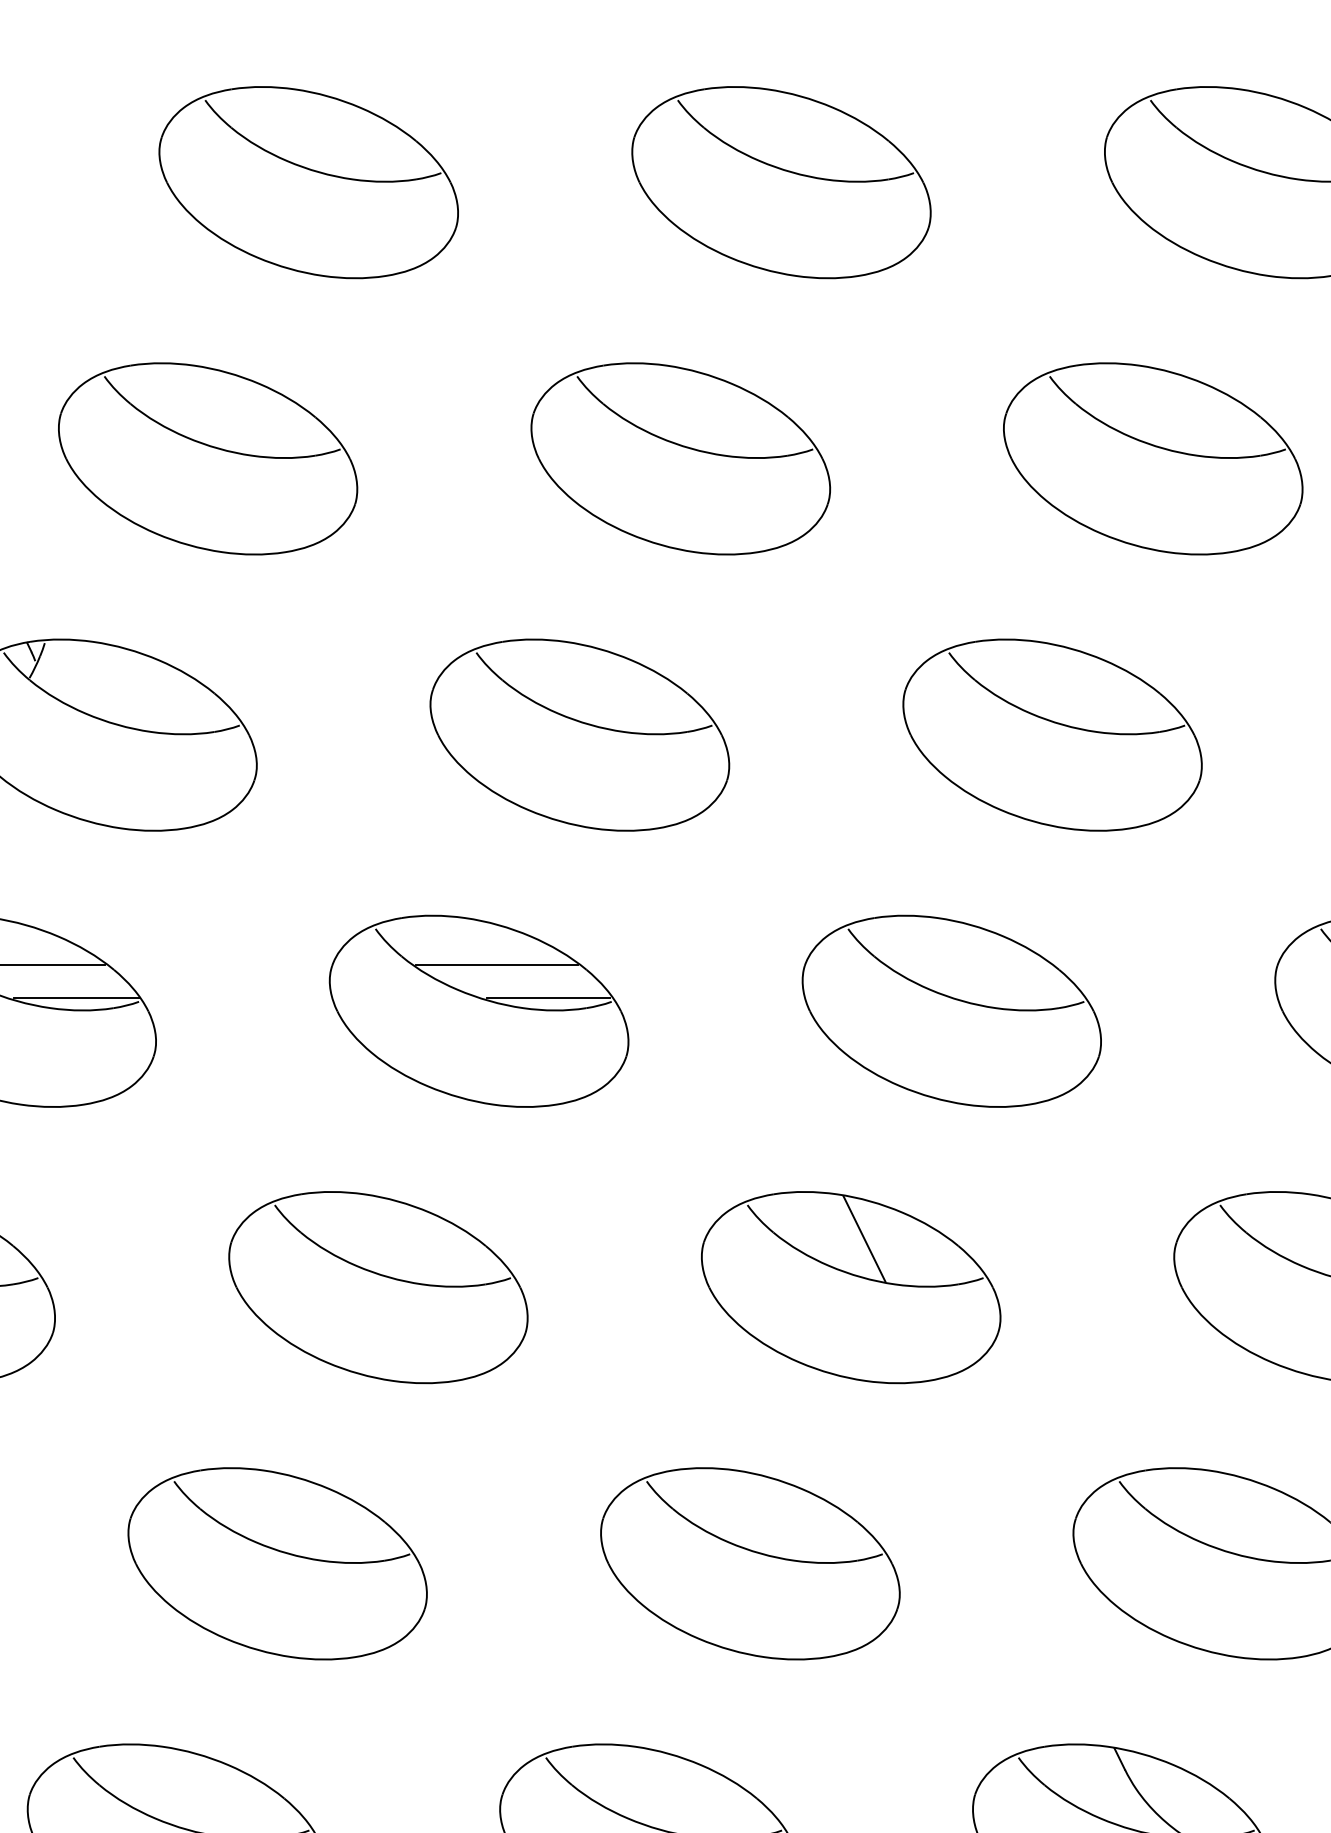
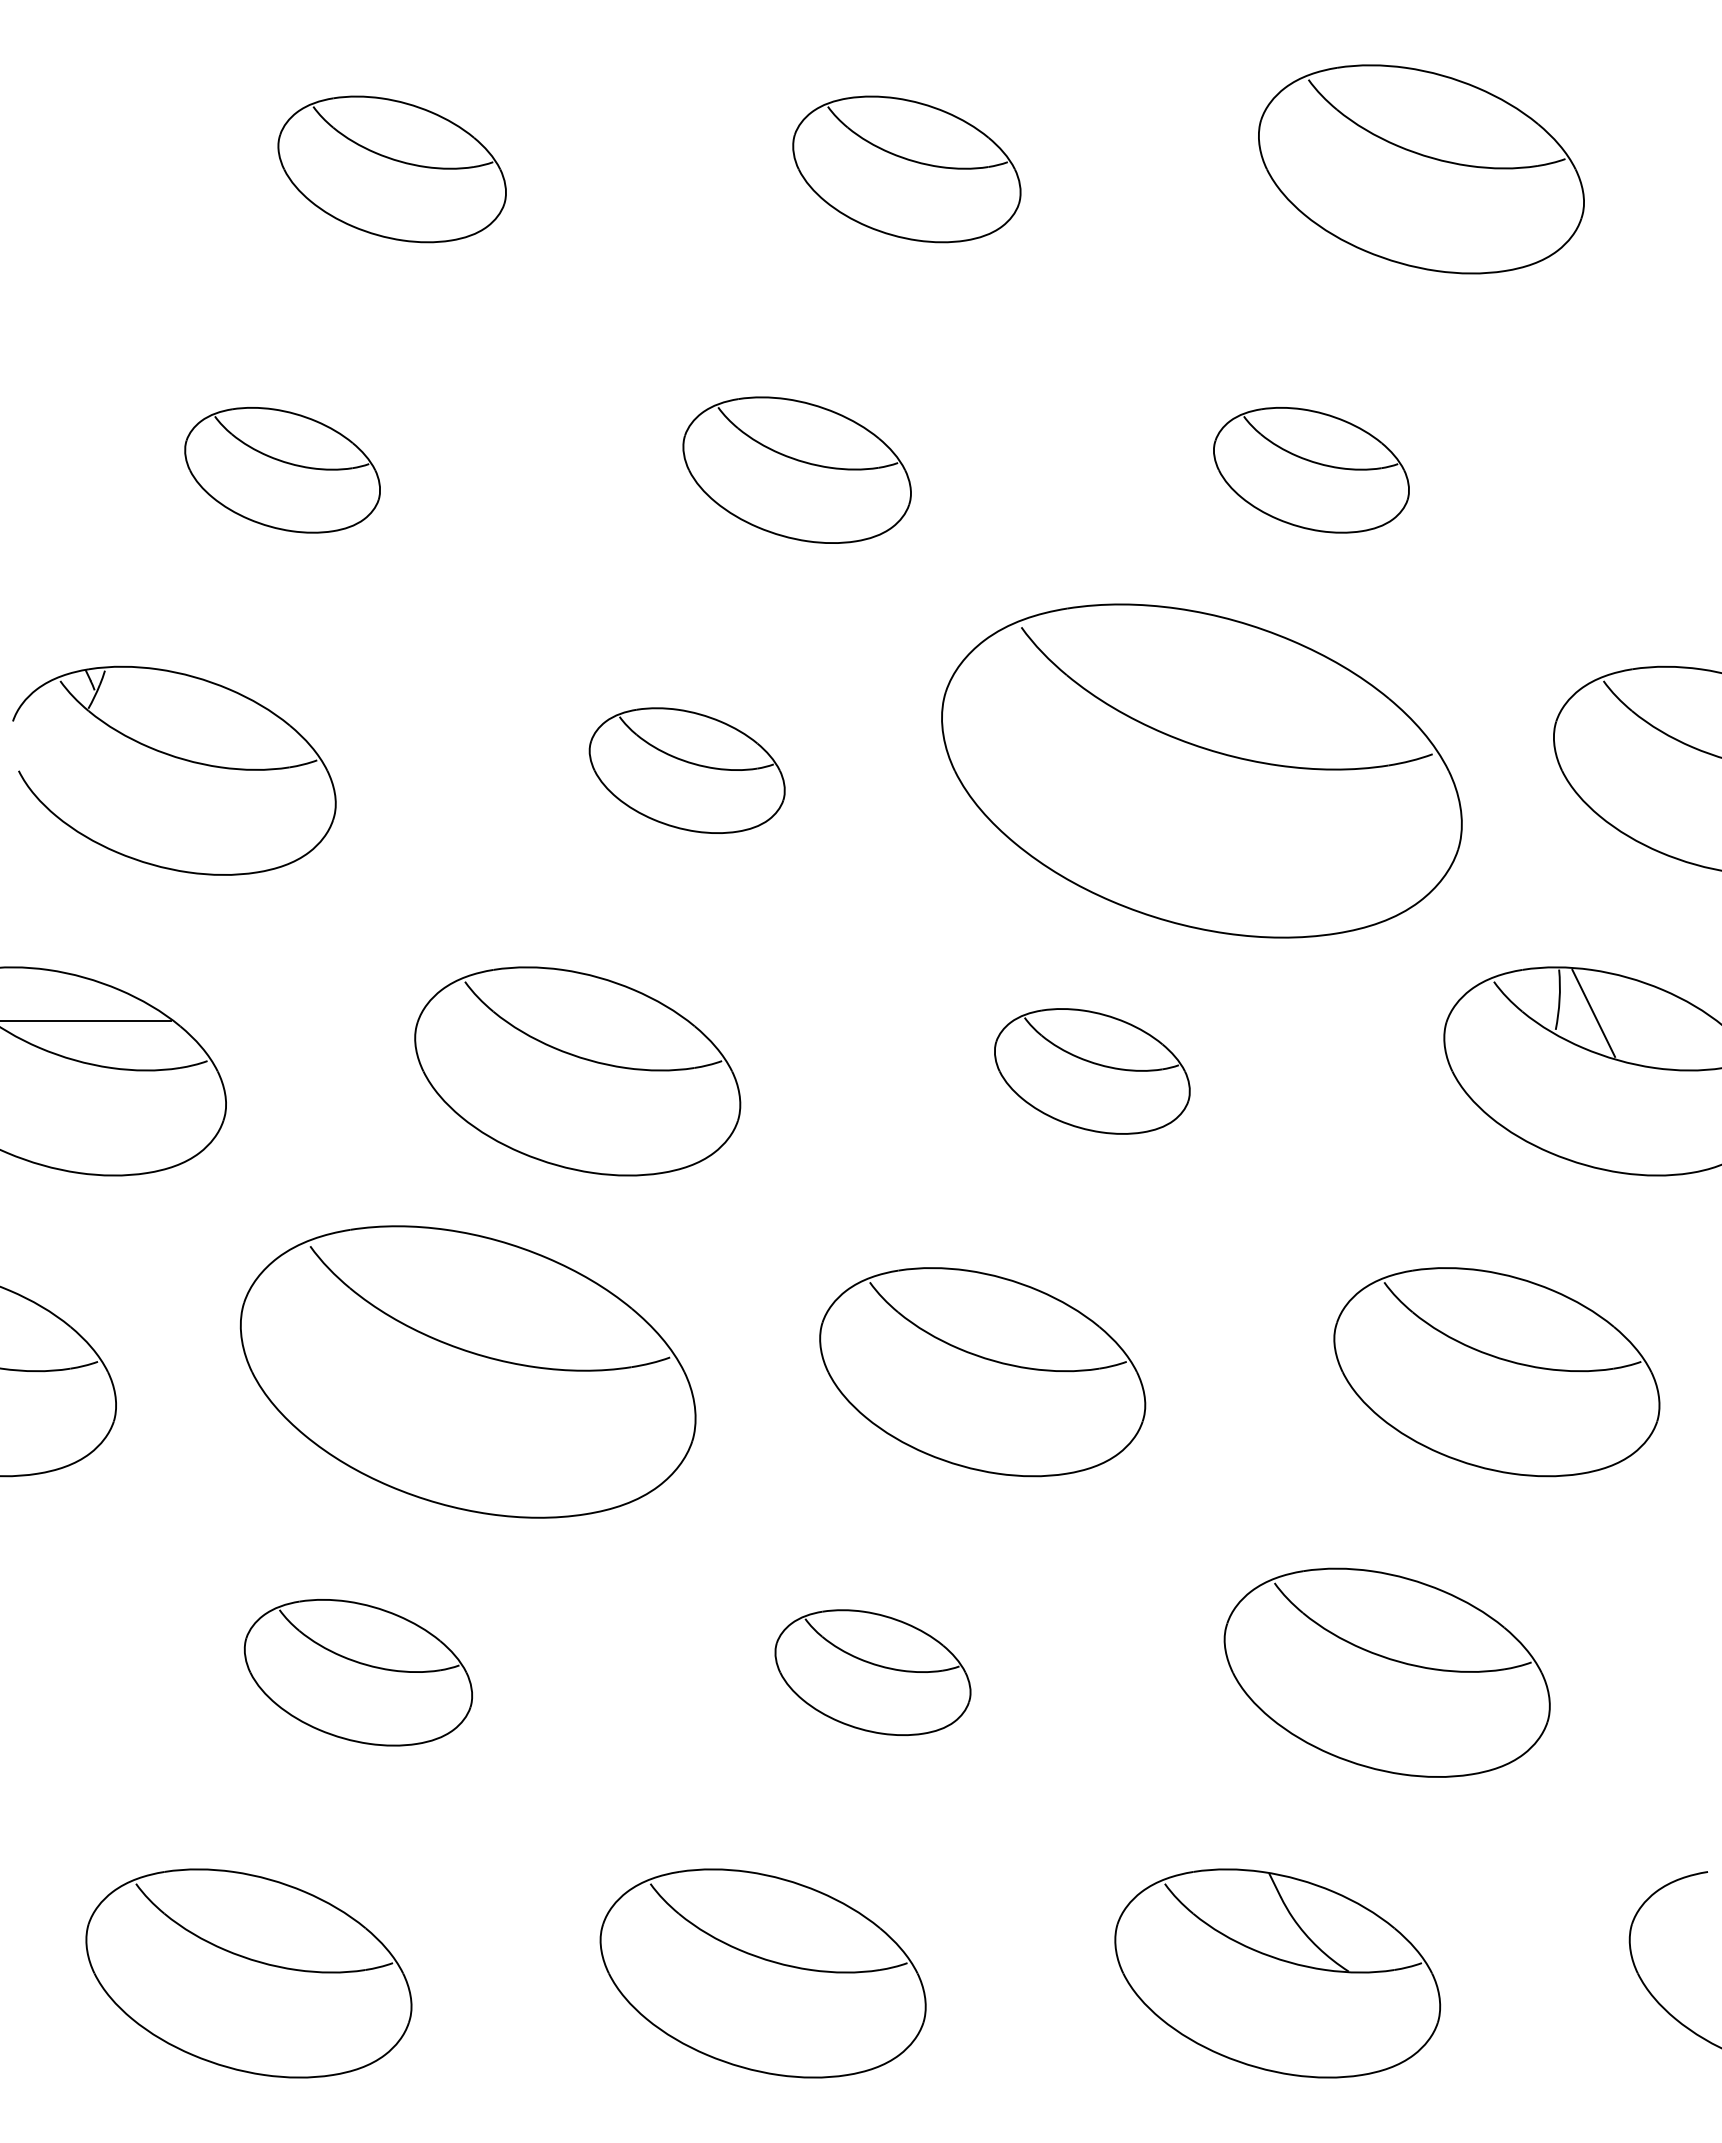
part: (308, 182) -> (391, 169), size x0.7
part: (781, 182) -> (906, 169), size x0.7
part: (207, 459) -> (282, 470), size x0.6
part: (680, 459) -> (796, 470), size x0.7
part: (1153, 459) -> (1311, 470), size x0.6
part: (579, 734) -> (686, 770), size x0.6
part: (1052, 734) -> (1201, 770), size x1.6
line: (496, 964) -> (596, 1020), removed
line: (76, 997) -> (139, 1056), removed
line: (548, 997) -> (653, 1056), removed
part: (952, 1011) -> (1092, 1071), size x0.6
line: (864, 1238) -> (997, 1318), removed
part: (377, 1287) -> (467, 1372), size x1.4
part: (277, 1563) -> (358, 1672), size x0.7
part: (749, 1563) -> (872, 1672), size x0.6

